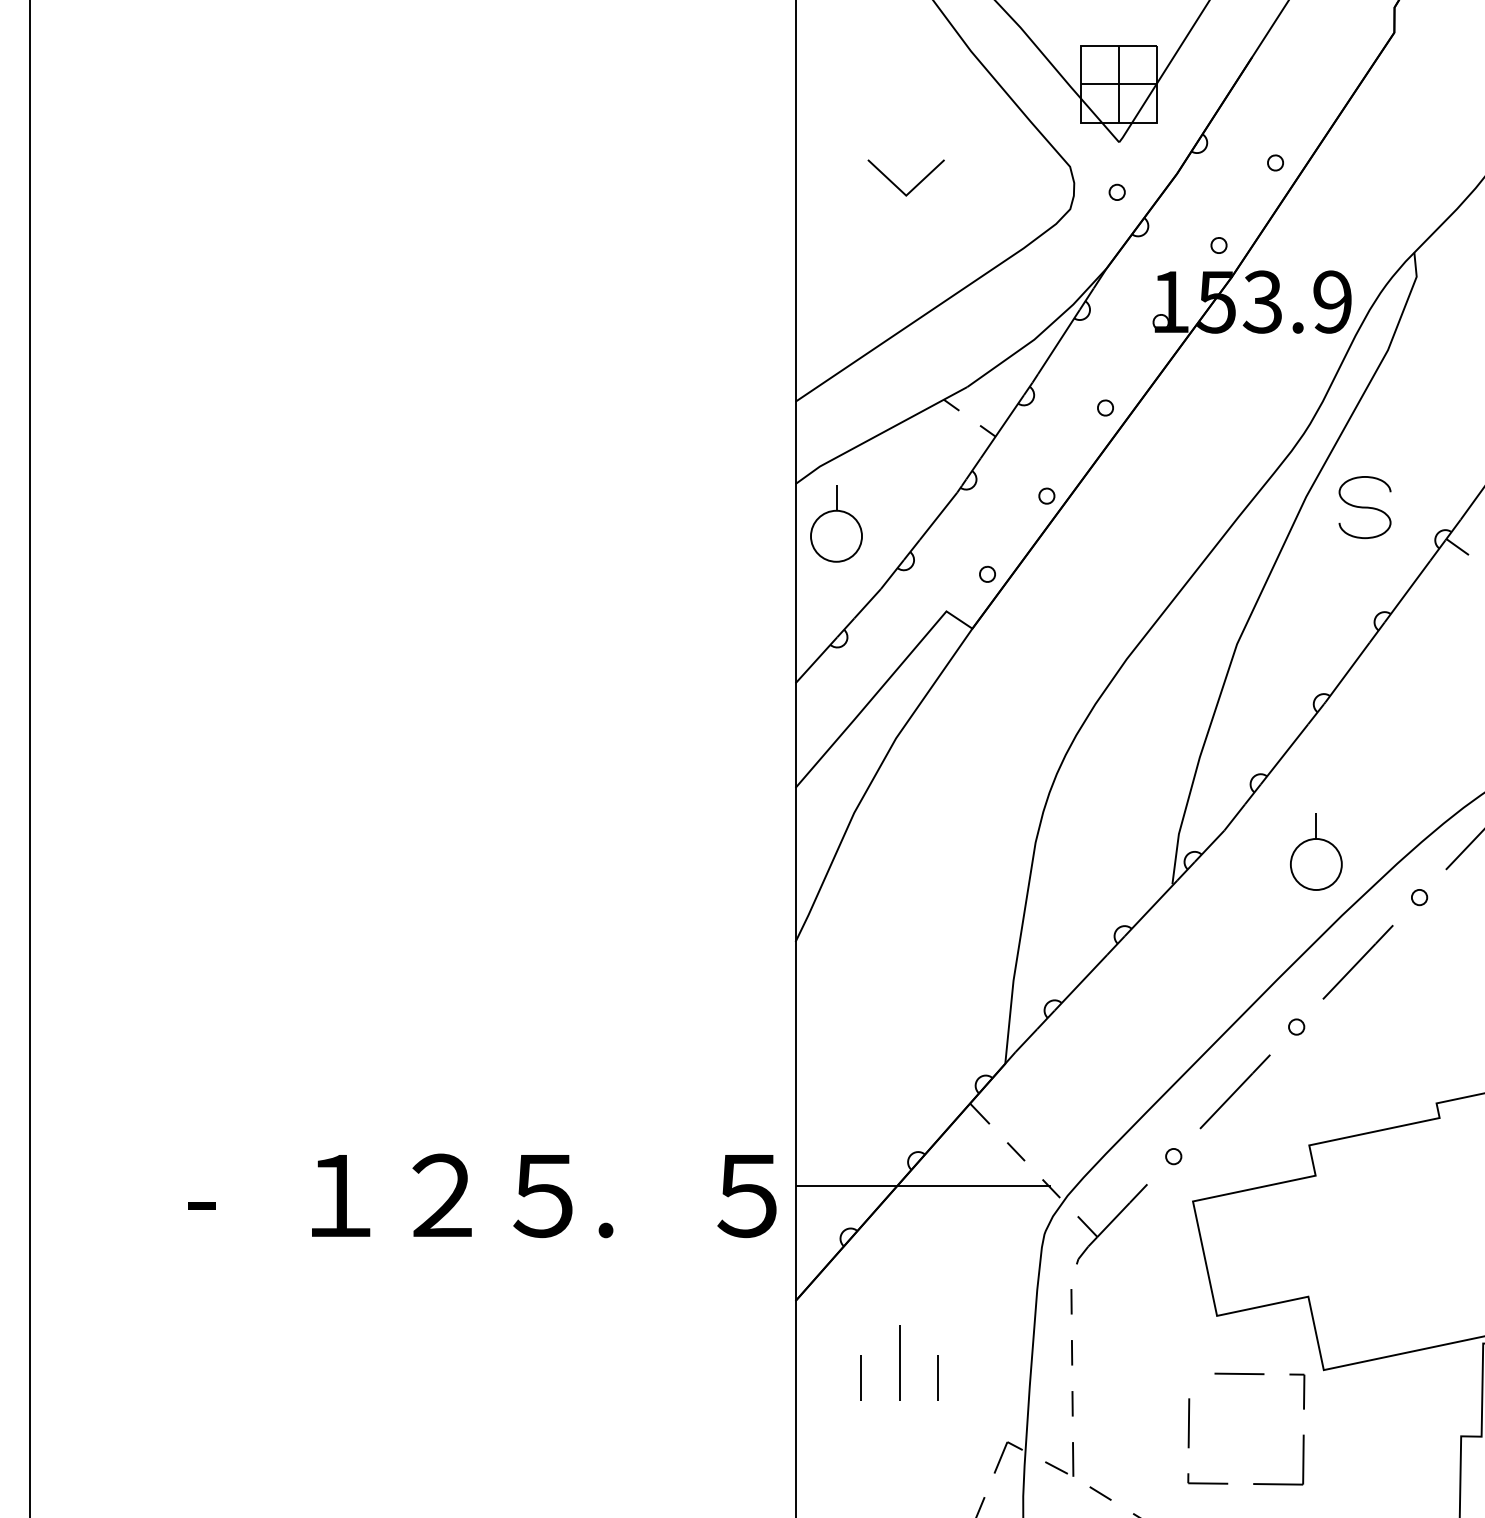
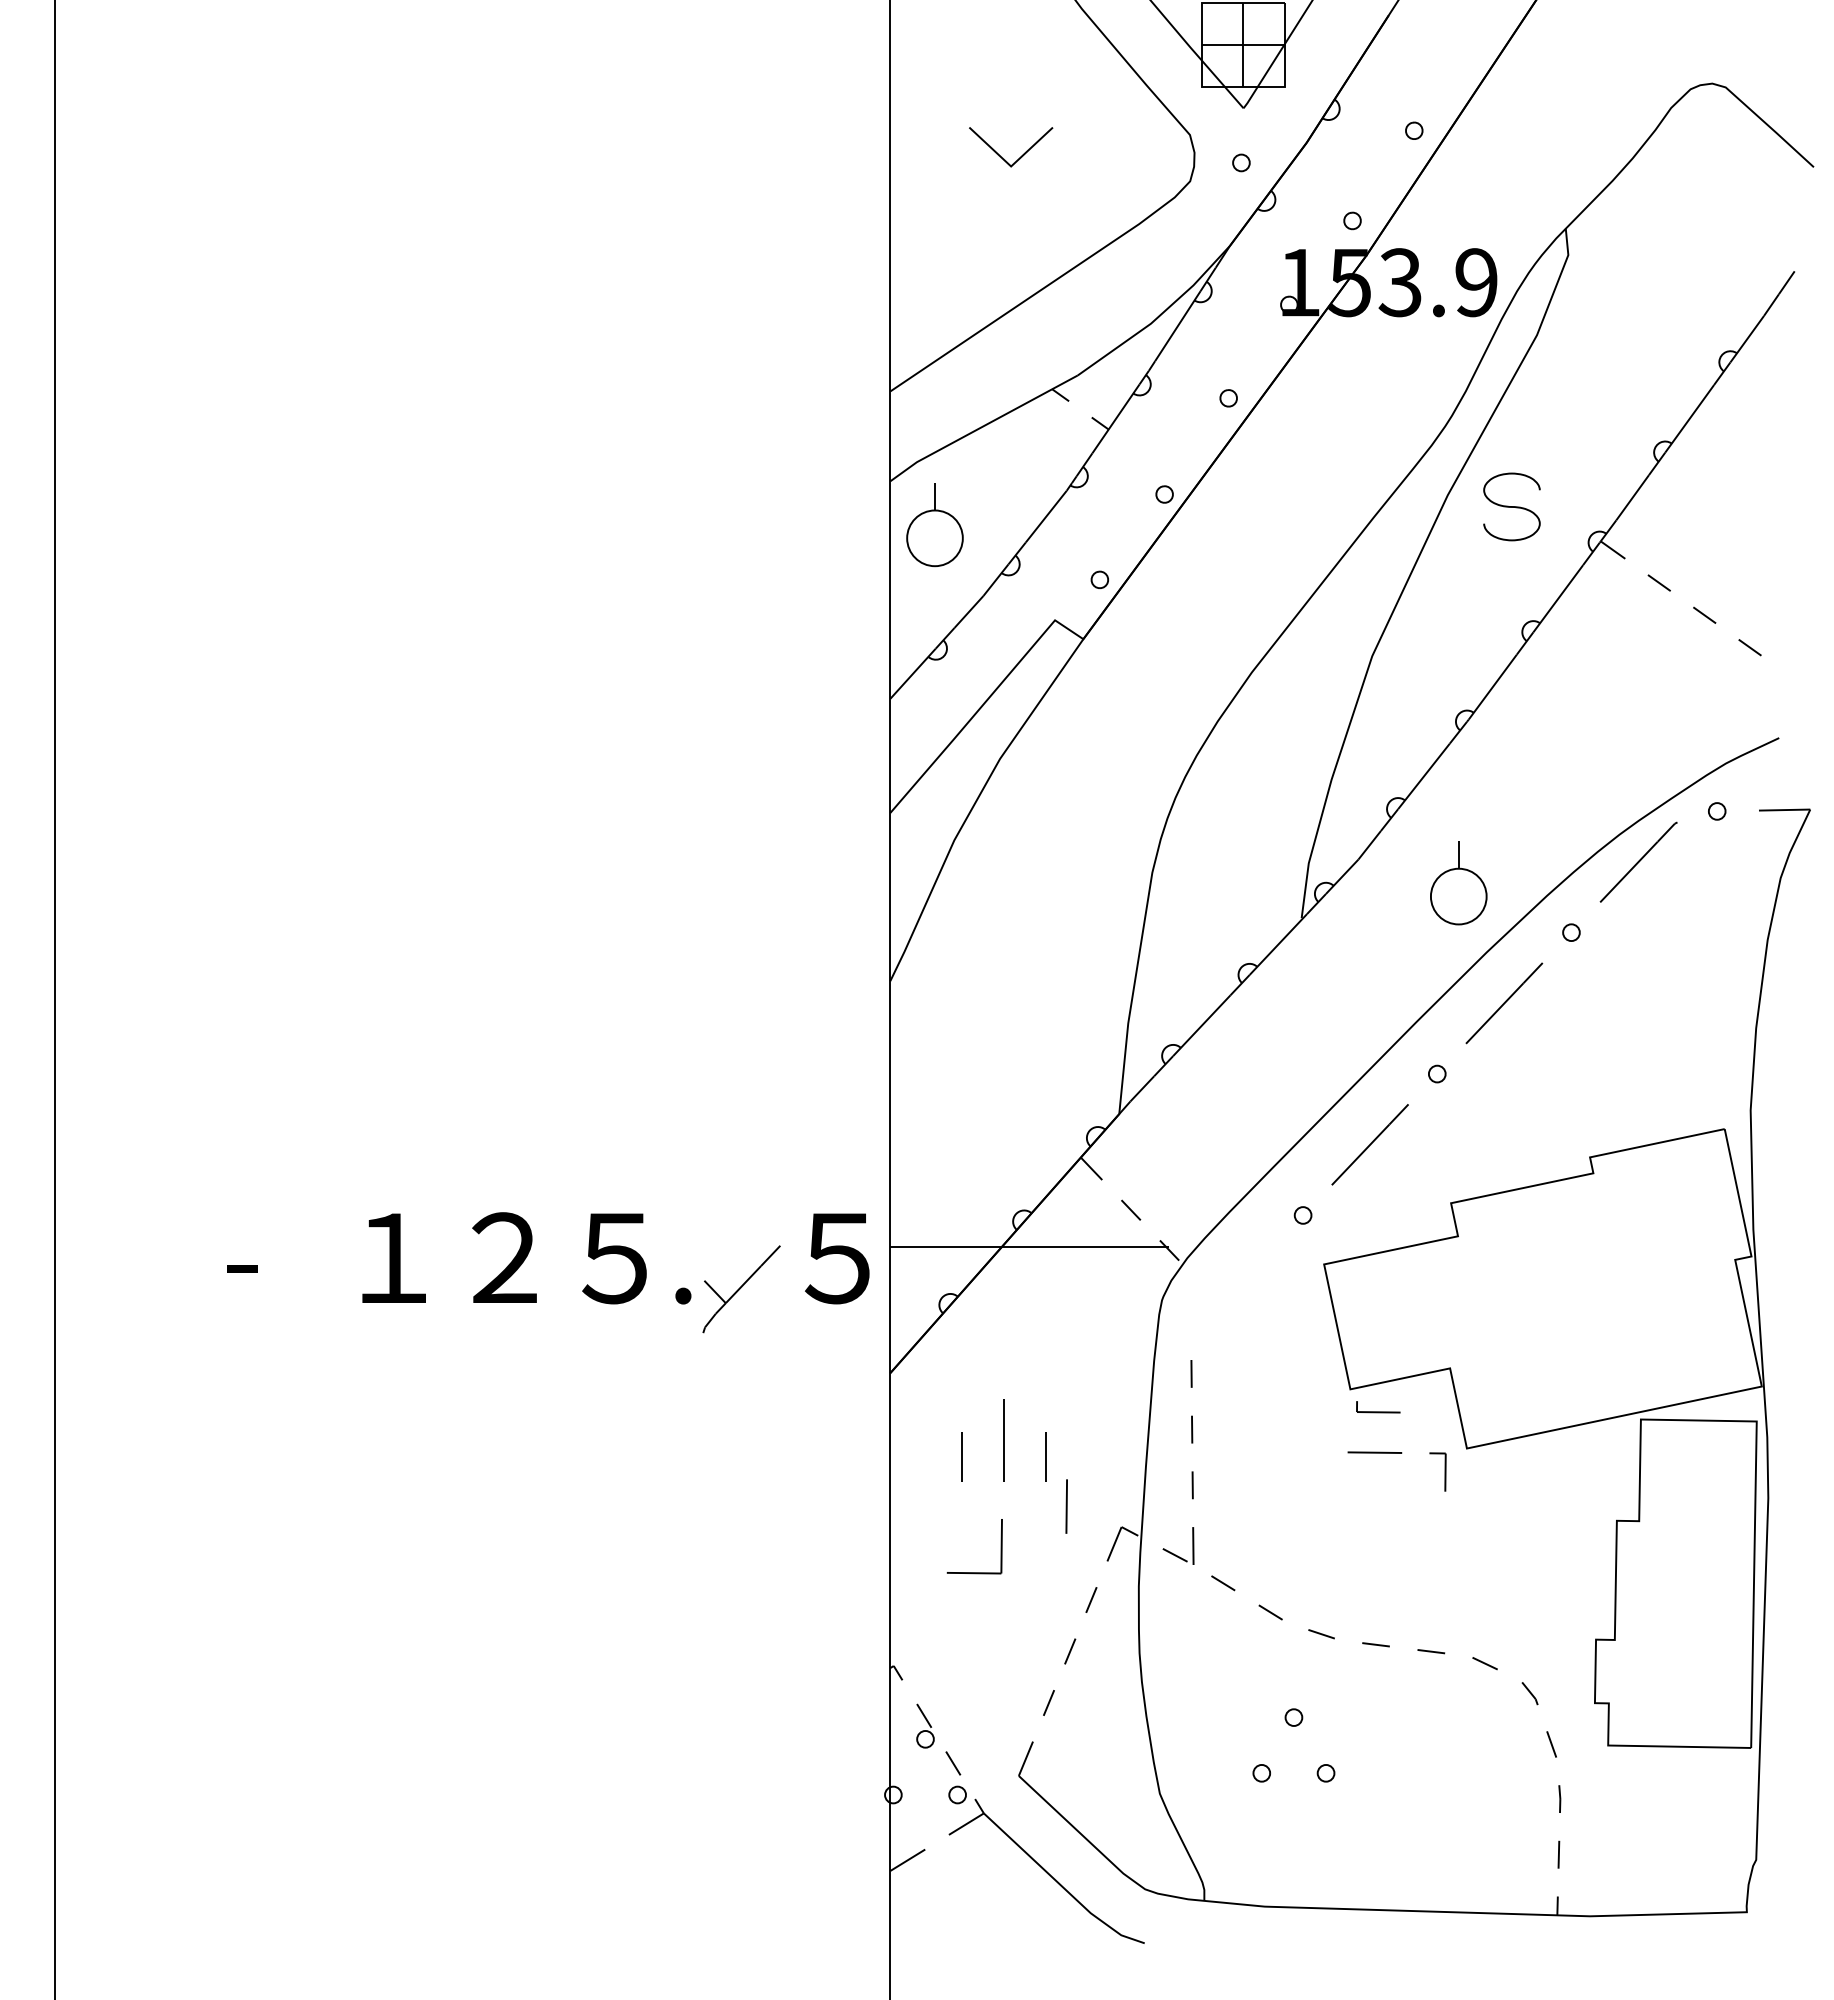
part: (1111, 1224) -> (741, 1289), moved
line: (1188, 1423) -> (1066, 1506), moved
part: (1302, 1459) -> (1000, 1546), moved
part: (1207, 1479) -> (1378, 1407), moved

